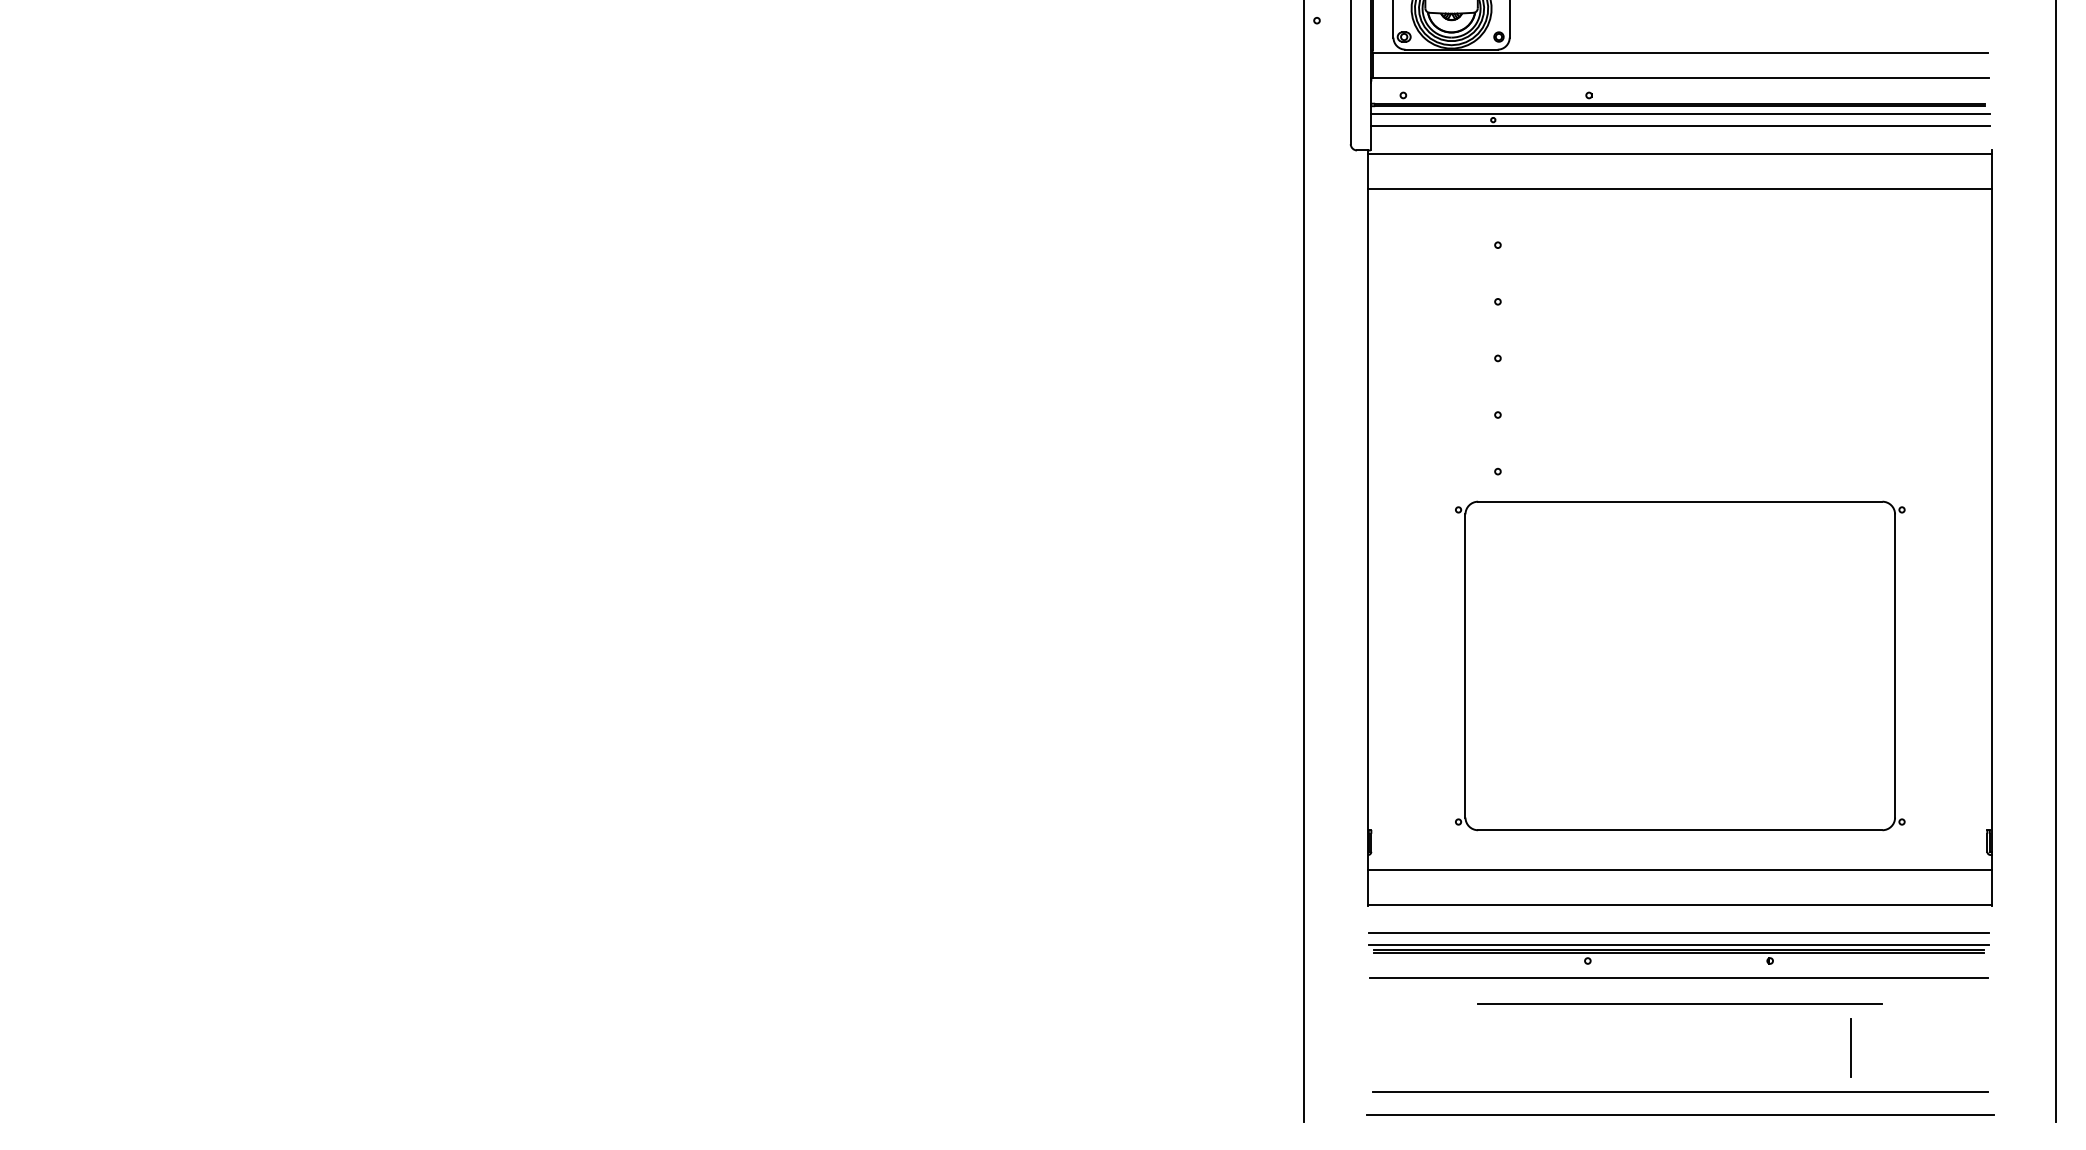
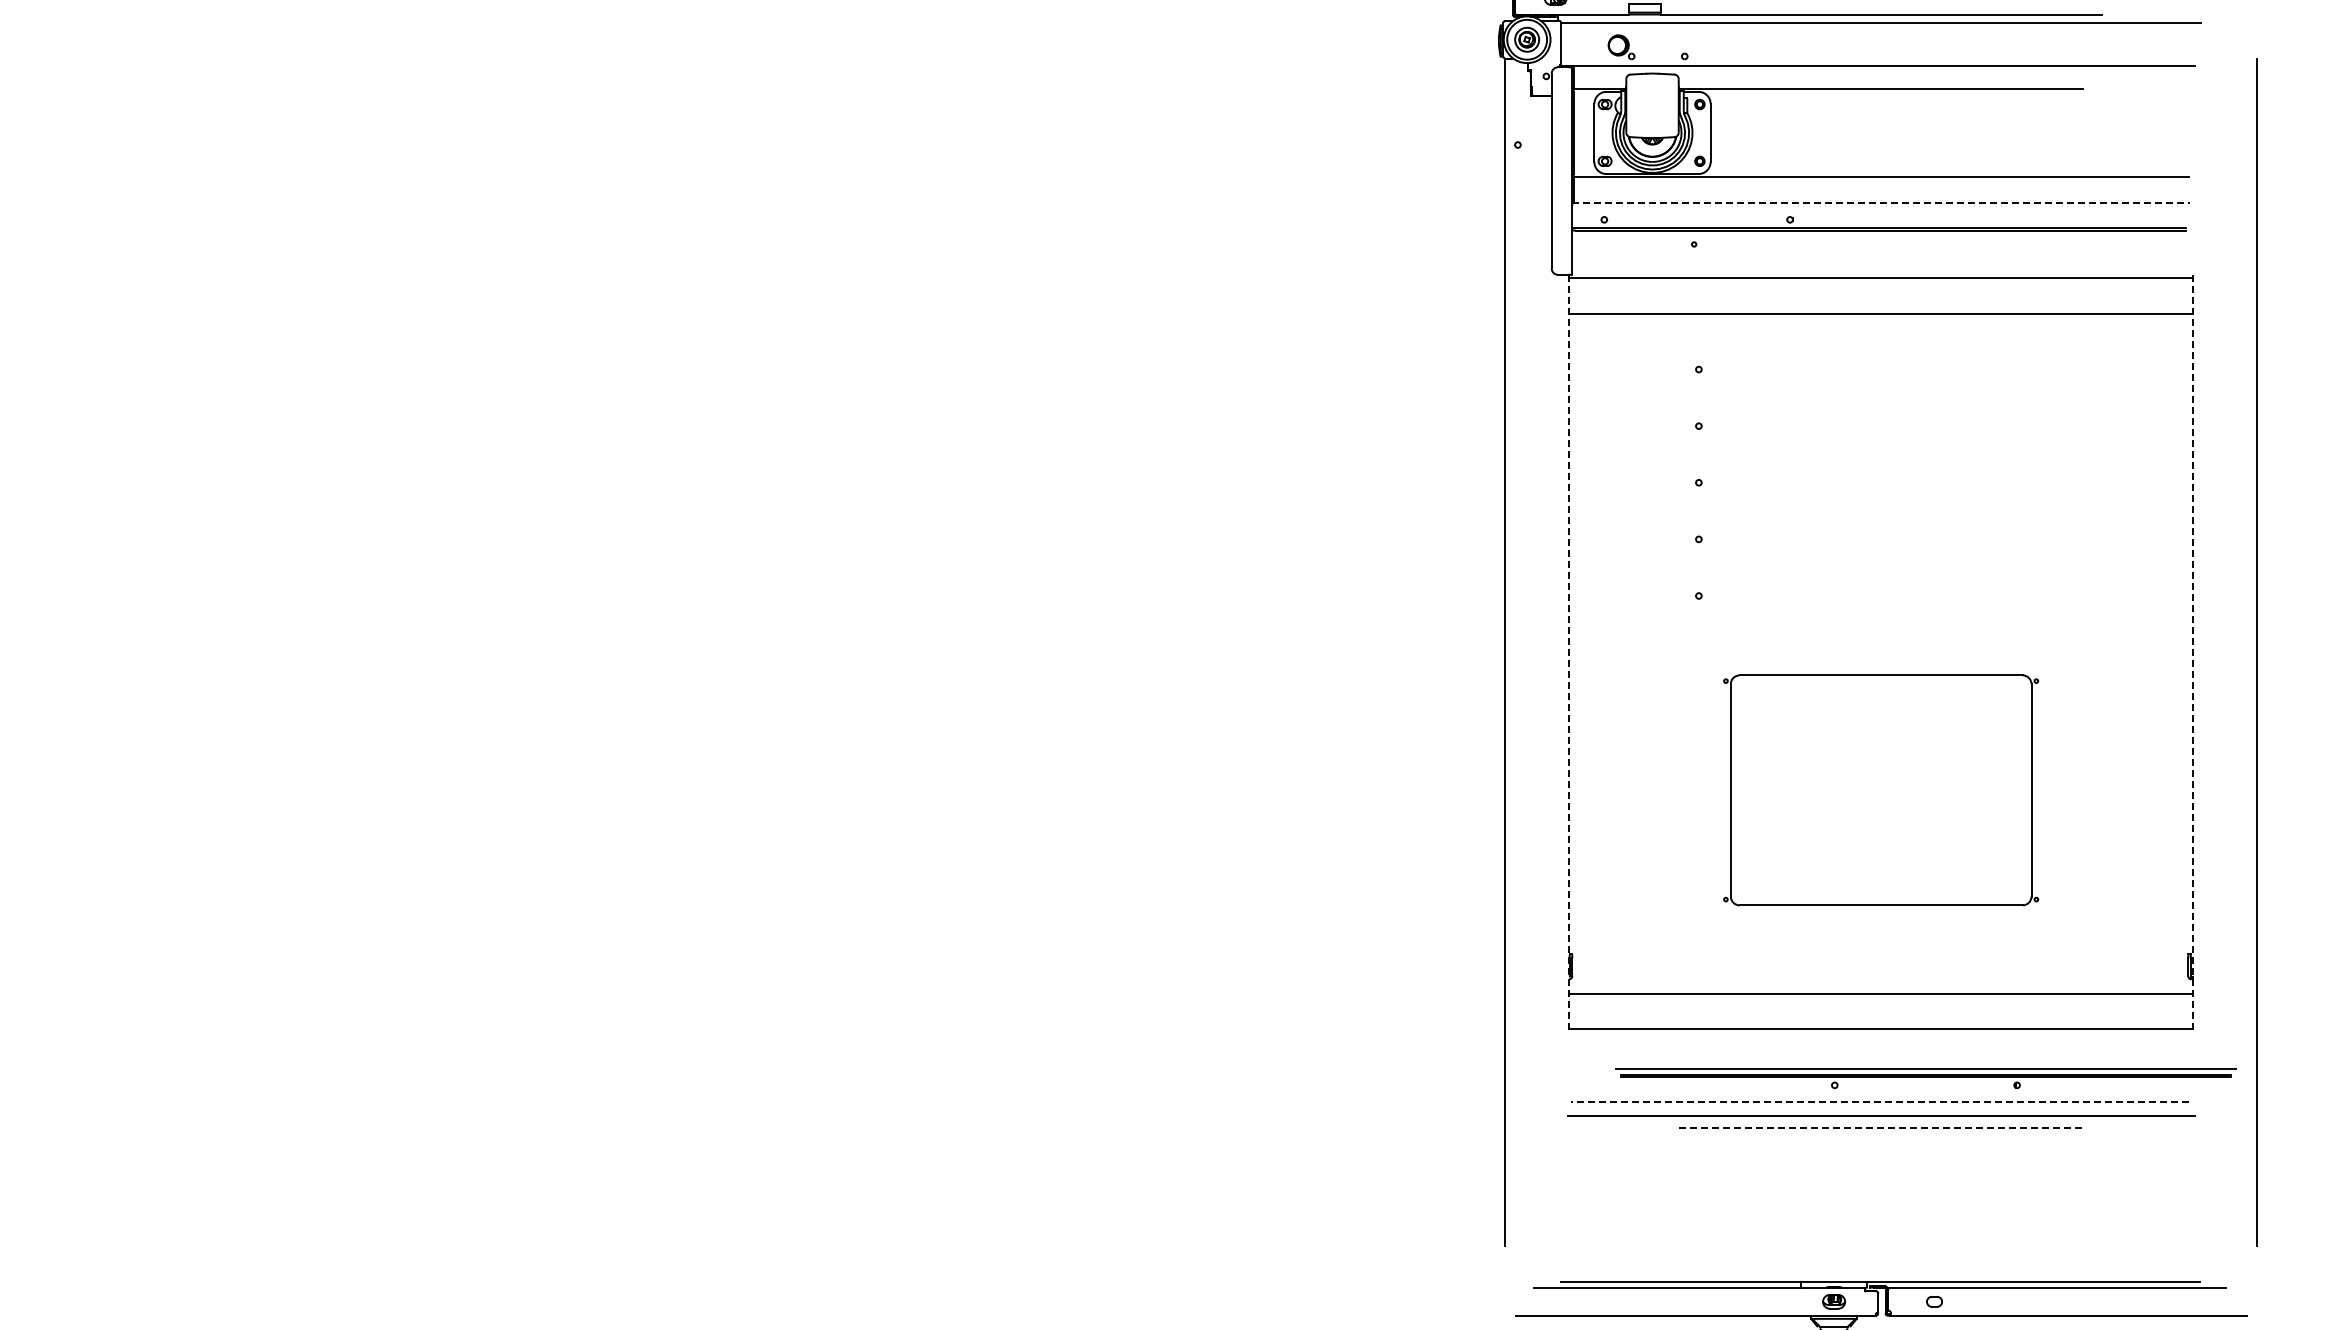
line: (1680, 78) -> (1881, 202), solid -> dashed
line: (1679, 114) -> (1880, 238), removed
line: (1679, 126) -> (1880, 250), removed
line: (1368, 528) -> (1569, 652), solid -> dashed
line: (1992, 528) -> (2193, 652), solid -> dashed
part: (1679, 666) -> (1880, 790), size x0.7
line: (1678, 933) -> (1879, 1057), removed
part: (1678, 954) -> (1925, 1078), moved
line: (1678, 978) -> (1879, 1102), solid -> dashed
line: (1680, 1004) -> (1881, 1128), solid -> dashed
line: (1850, 1048) -> (2051, 1172), removed
line: (1679, 1092) -> (1880, 1216), removed
line: (1680, 1114) -> (1881, 1115), moved

